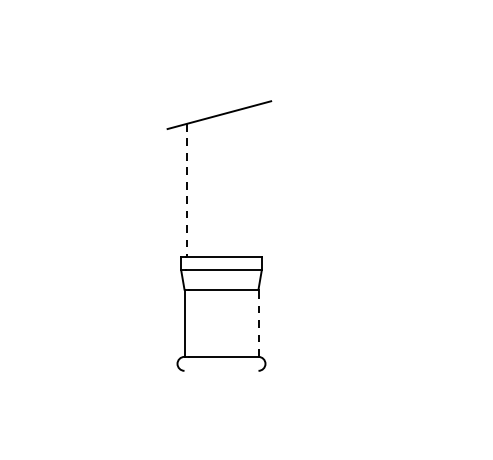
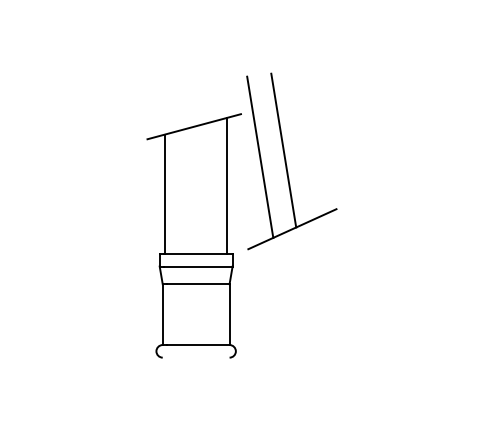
part: (327, 153) -> (291, 161), added
line: (256, 180) -> (227, 185), added
line: (186, 190) -> (164, 194), dashed -> solid
line: (258, 323) -> (229, 314), dashed -> solid

